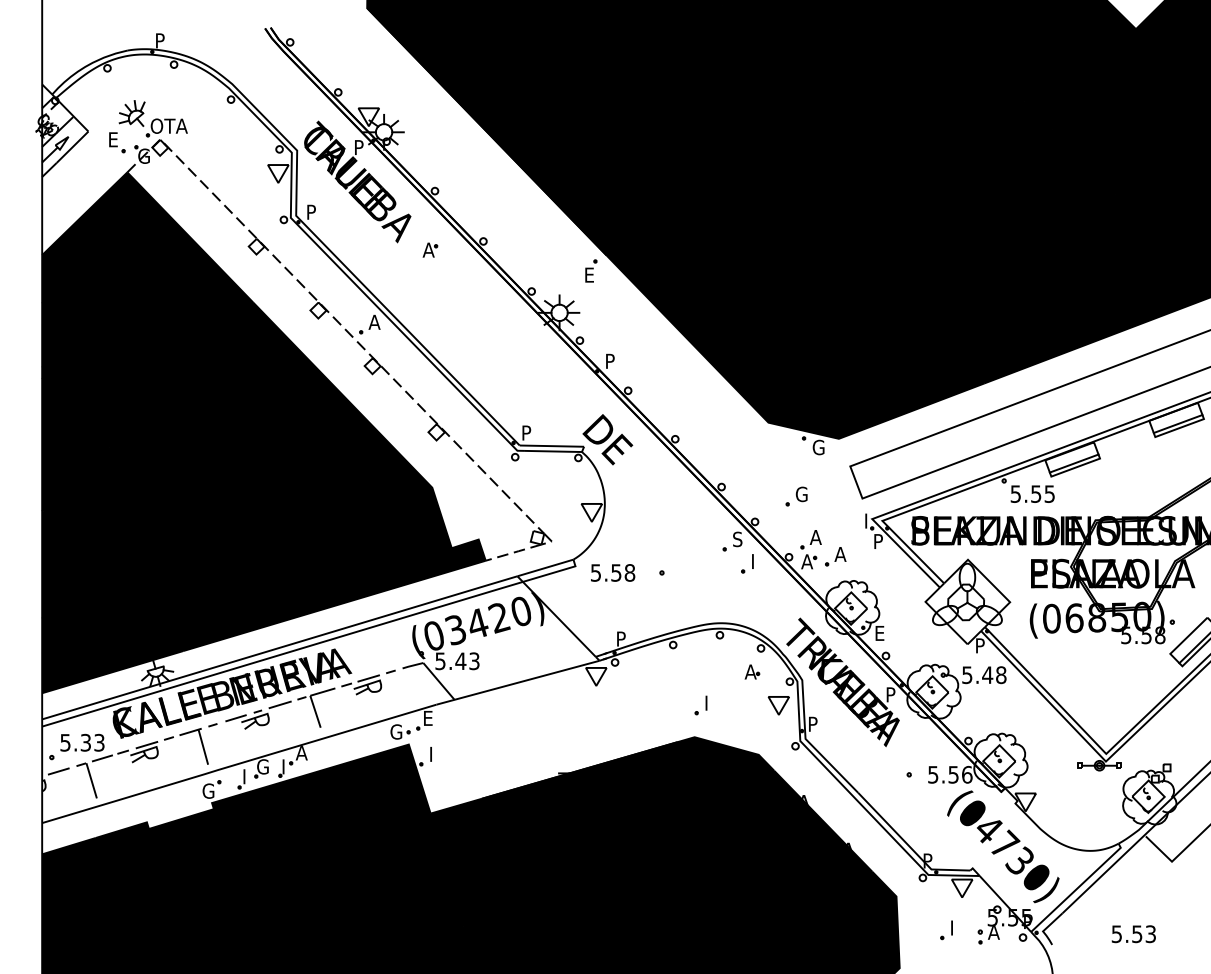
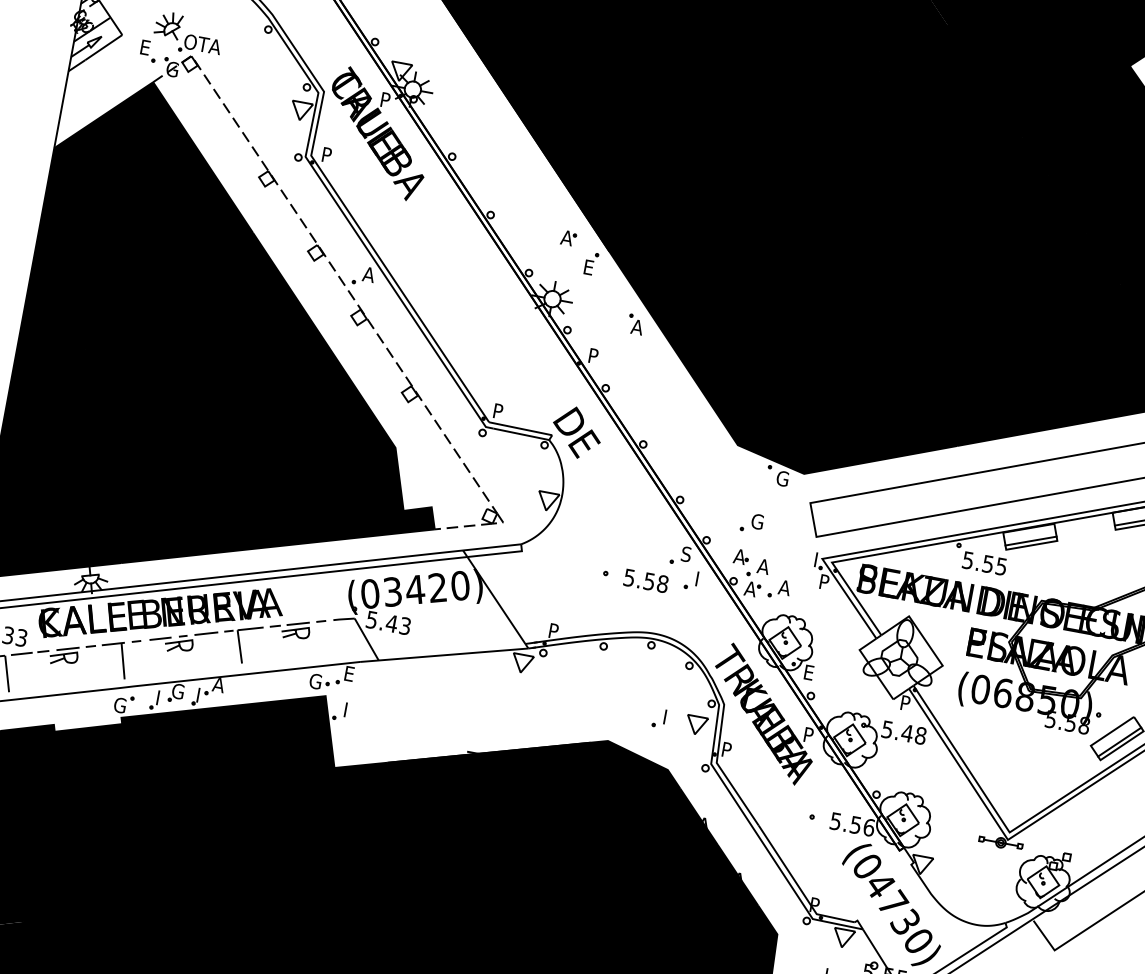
part: (430, 249) -> (568, 237), moved
part: (645, 322) -> (635, 324), added
text: (613, 572) -> (646, 580), moved
part: (752, 671) -> (741, 556), moved
part: (700, 705) -> (658, 718), moved

